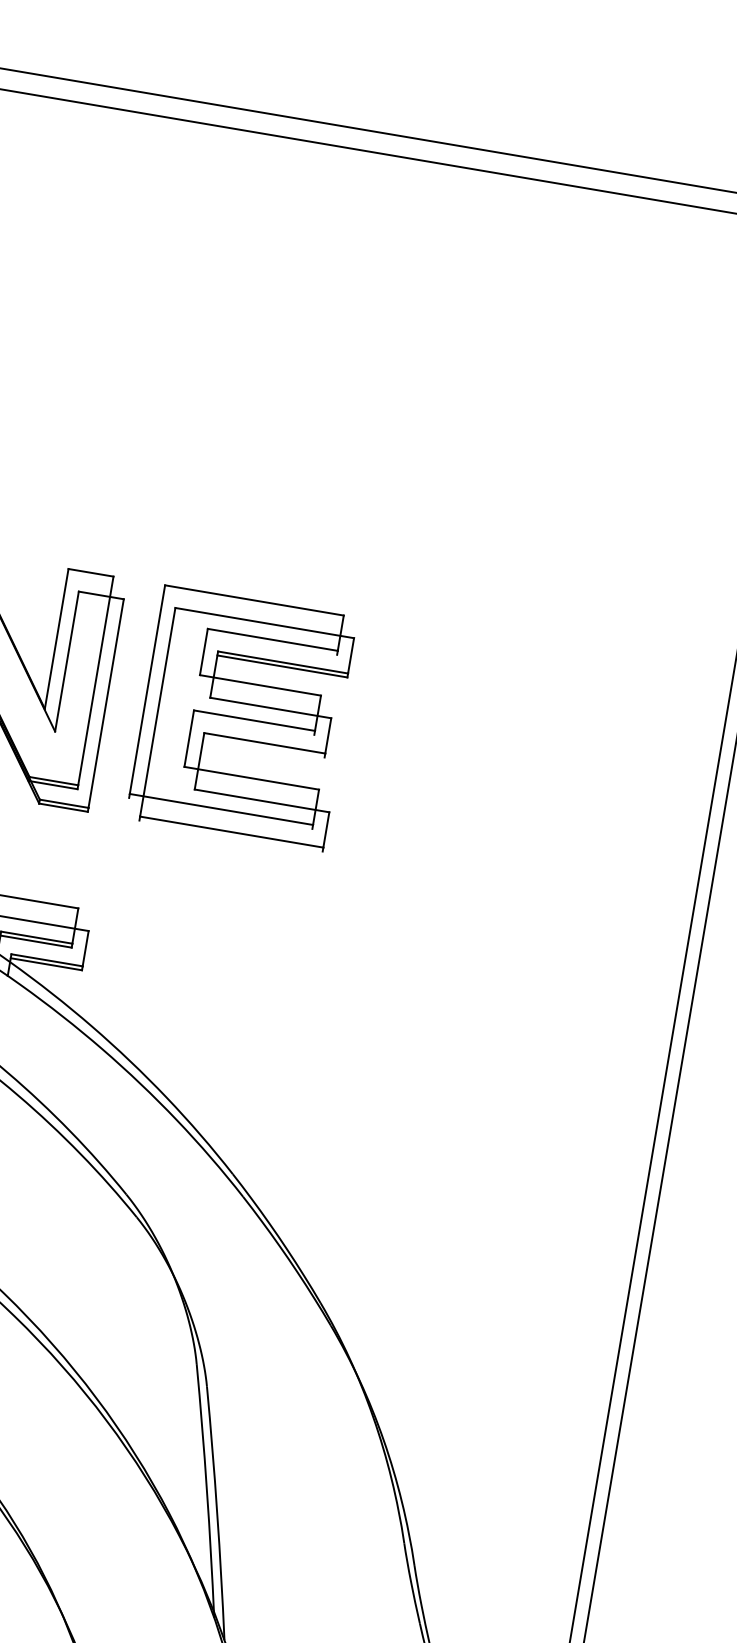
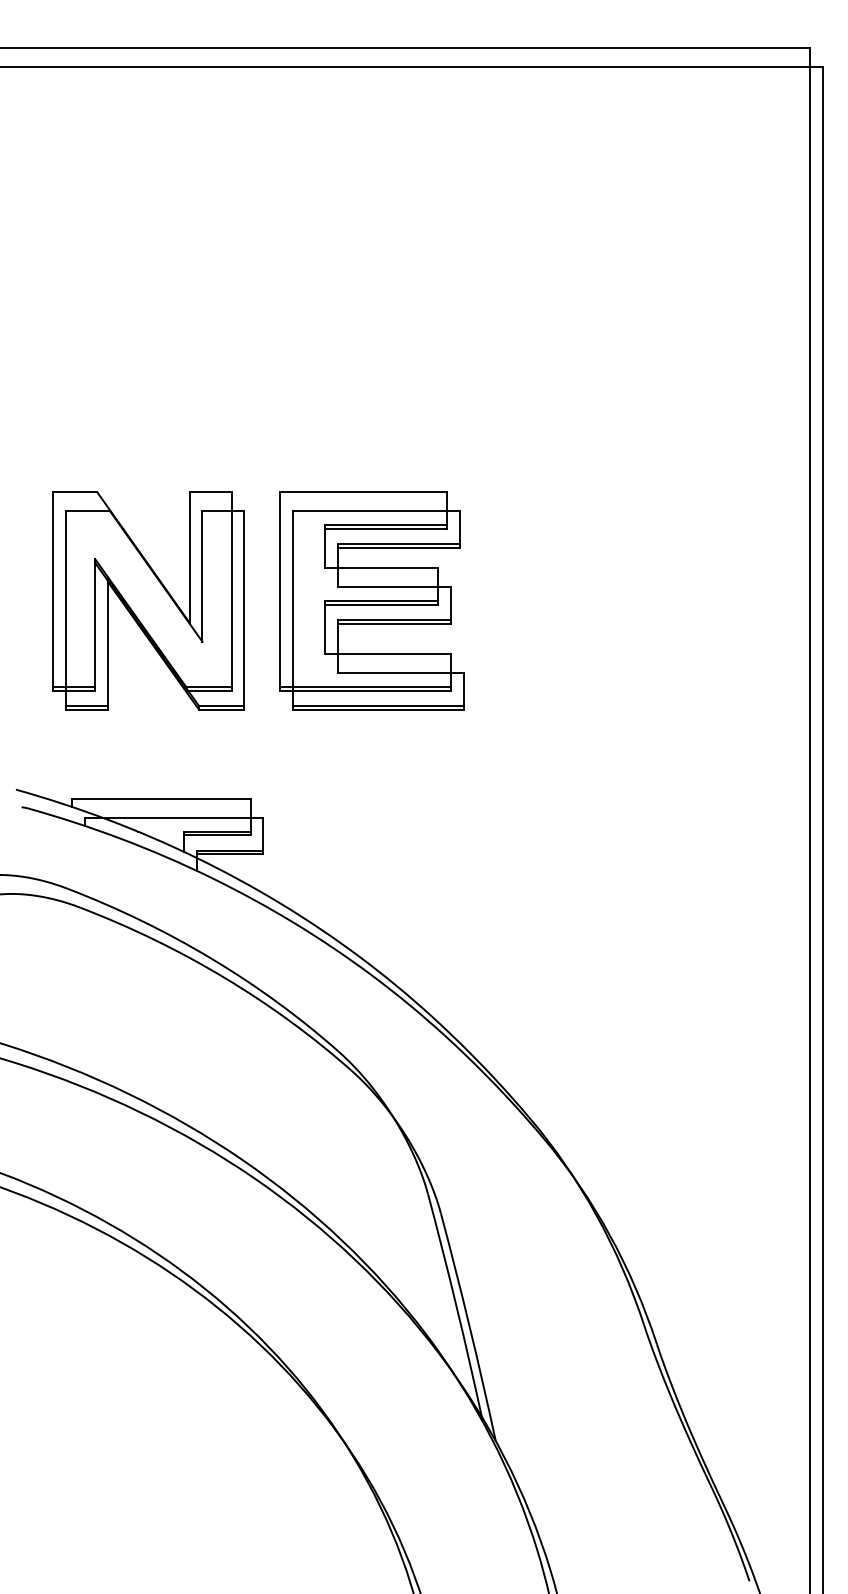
line: (271, 643) -> (385, 528), added
line: (253, 724) -> (381, 604), added
line: (264, 746) -> (394, 623), added
line: (219, 813) -> (364, 690), added
line: (230, 835) -> (377, 709), added

